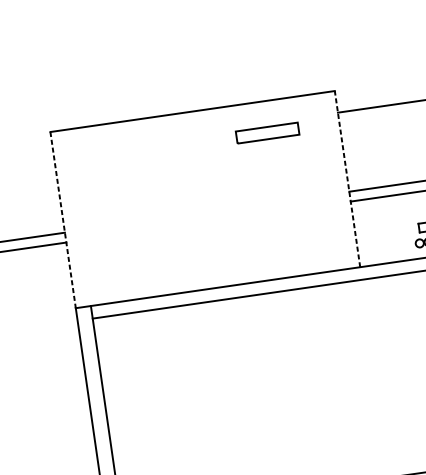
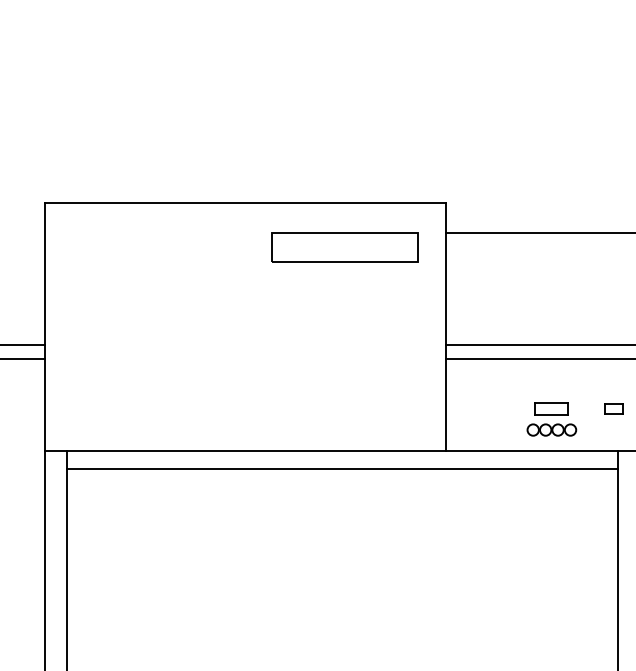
part: (267, 133) -> (344, 247), size x1.67
line: (347, 178) -> (446, 326), dashed -> solid
line: (63, 220) -> (45, 327), dashed -> solid

